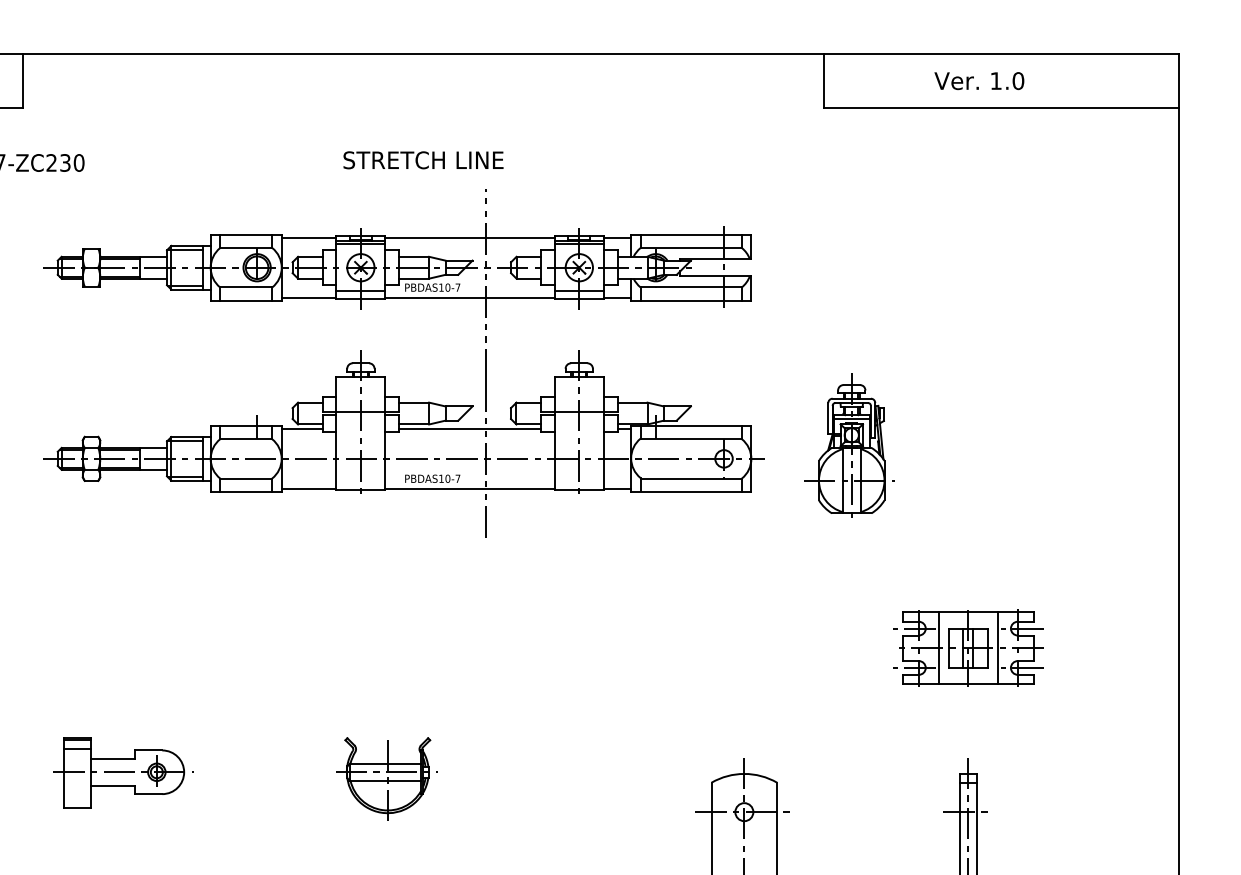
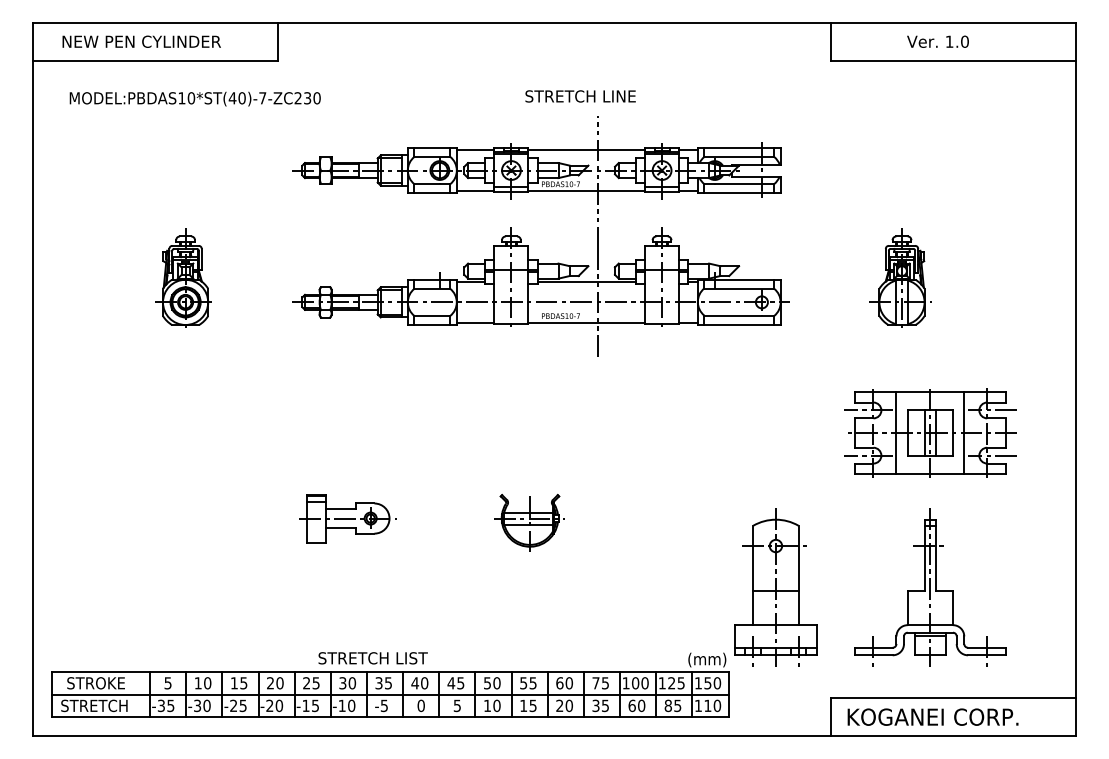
text: (423, 160) -> (580, 96), moved
part: (849, 444) -> (900, 277), moved
part: (968, 647) -> (930, 432), size x1.67

